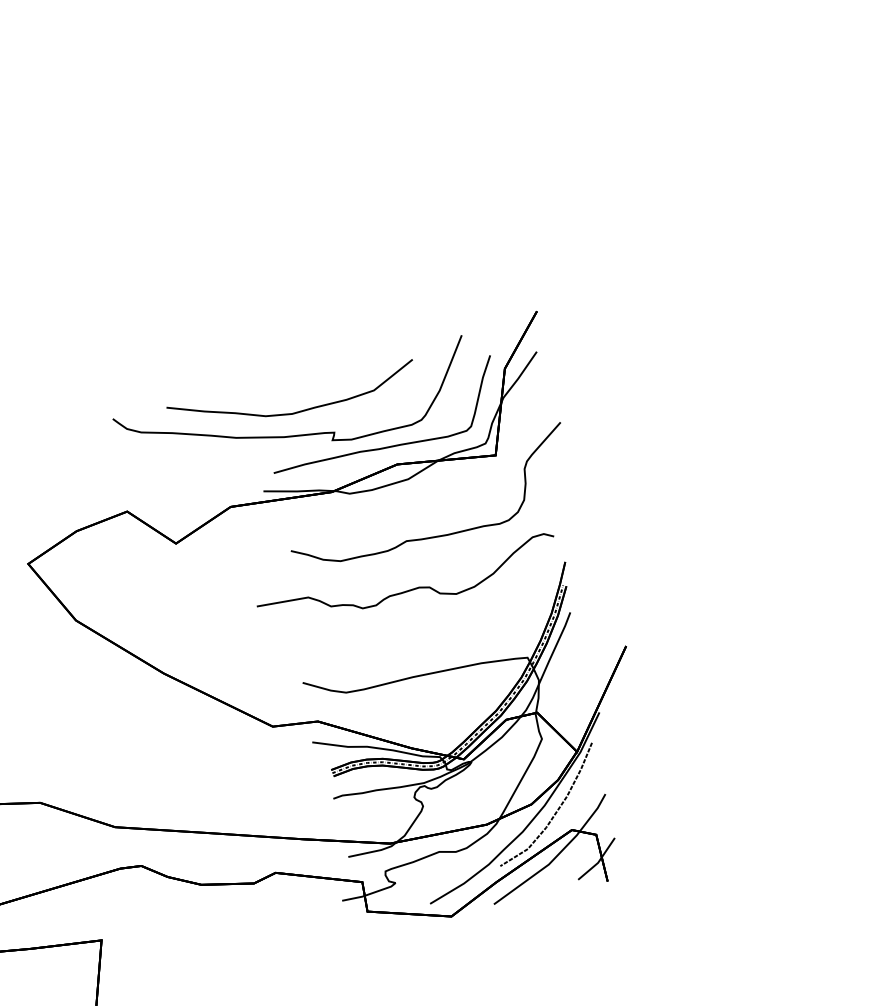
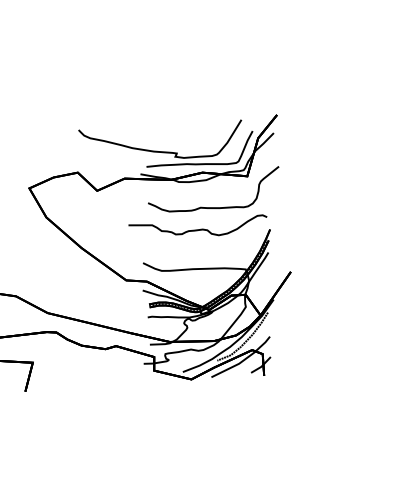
curve: (294, 410) -> (160, 140), removed

